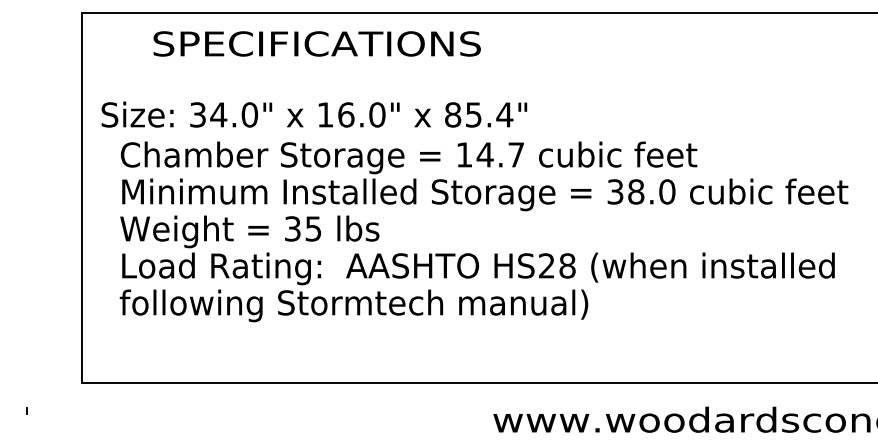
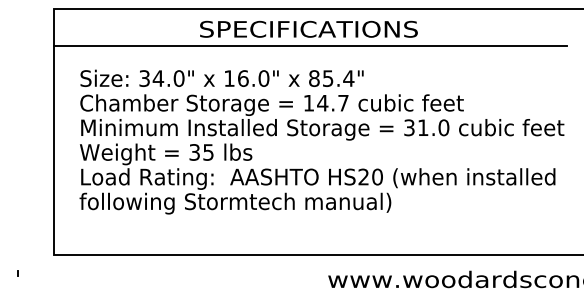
text: (316, 42) -> (308, 28), moved
line: (466, 68) -> (310, 45), added
text: (313, 113) -> (221, 77), moved
text: (636, 191) -> (423, 127), 38.0 -> 31.0
text: (567, 266) -> (377, 177), HS28 -> HS20

